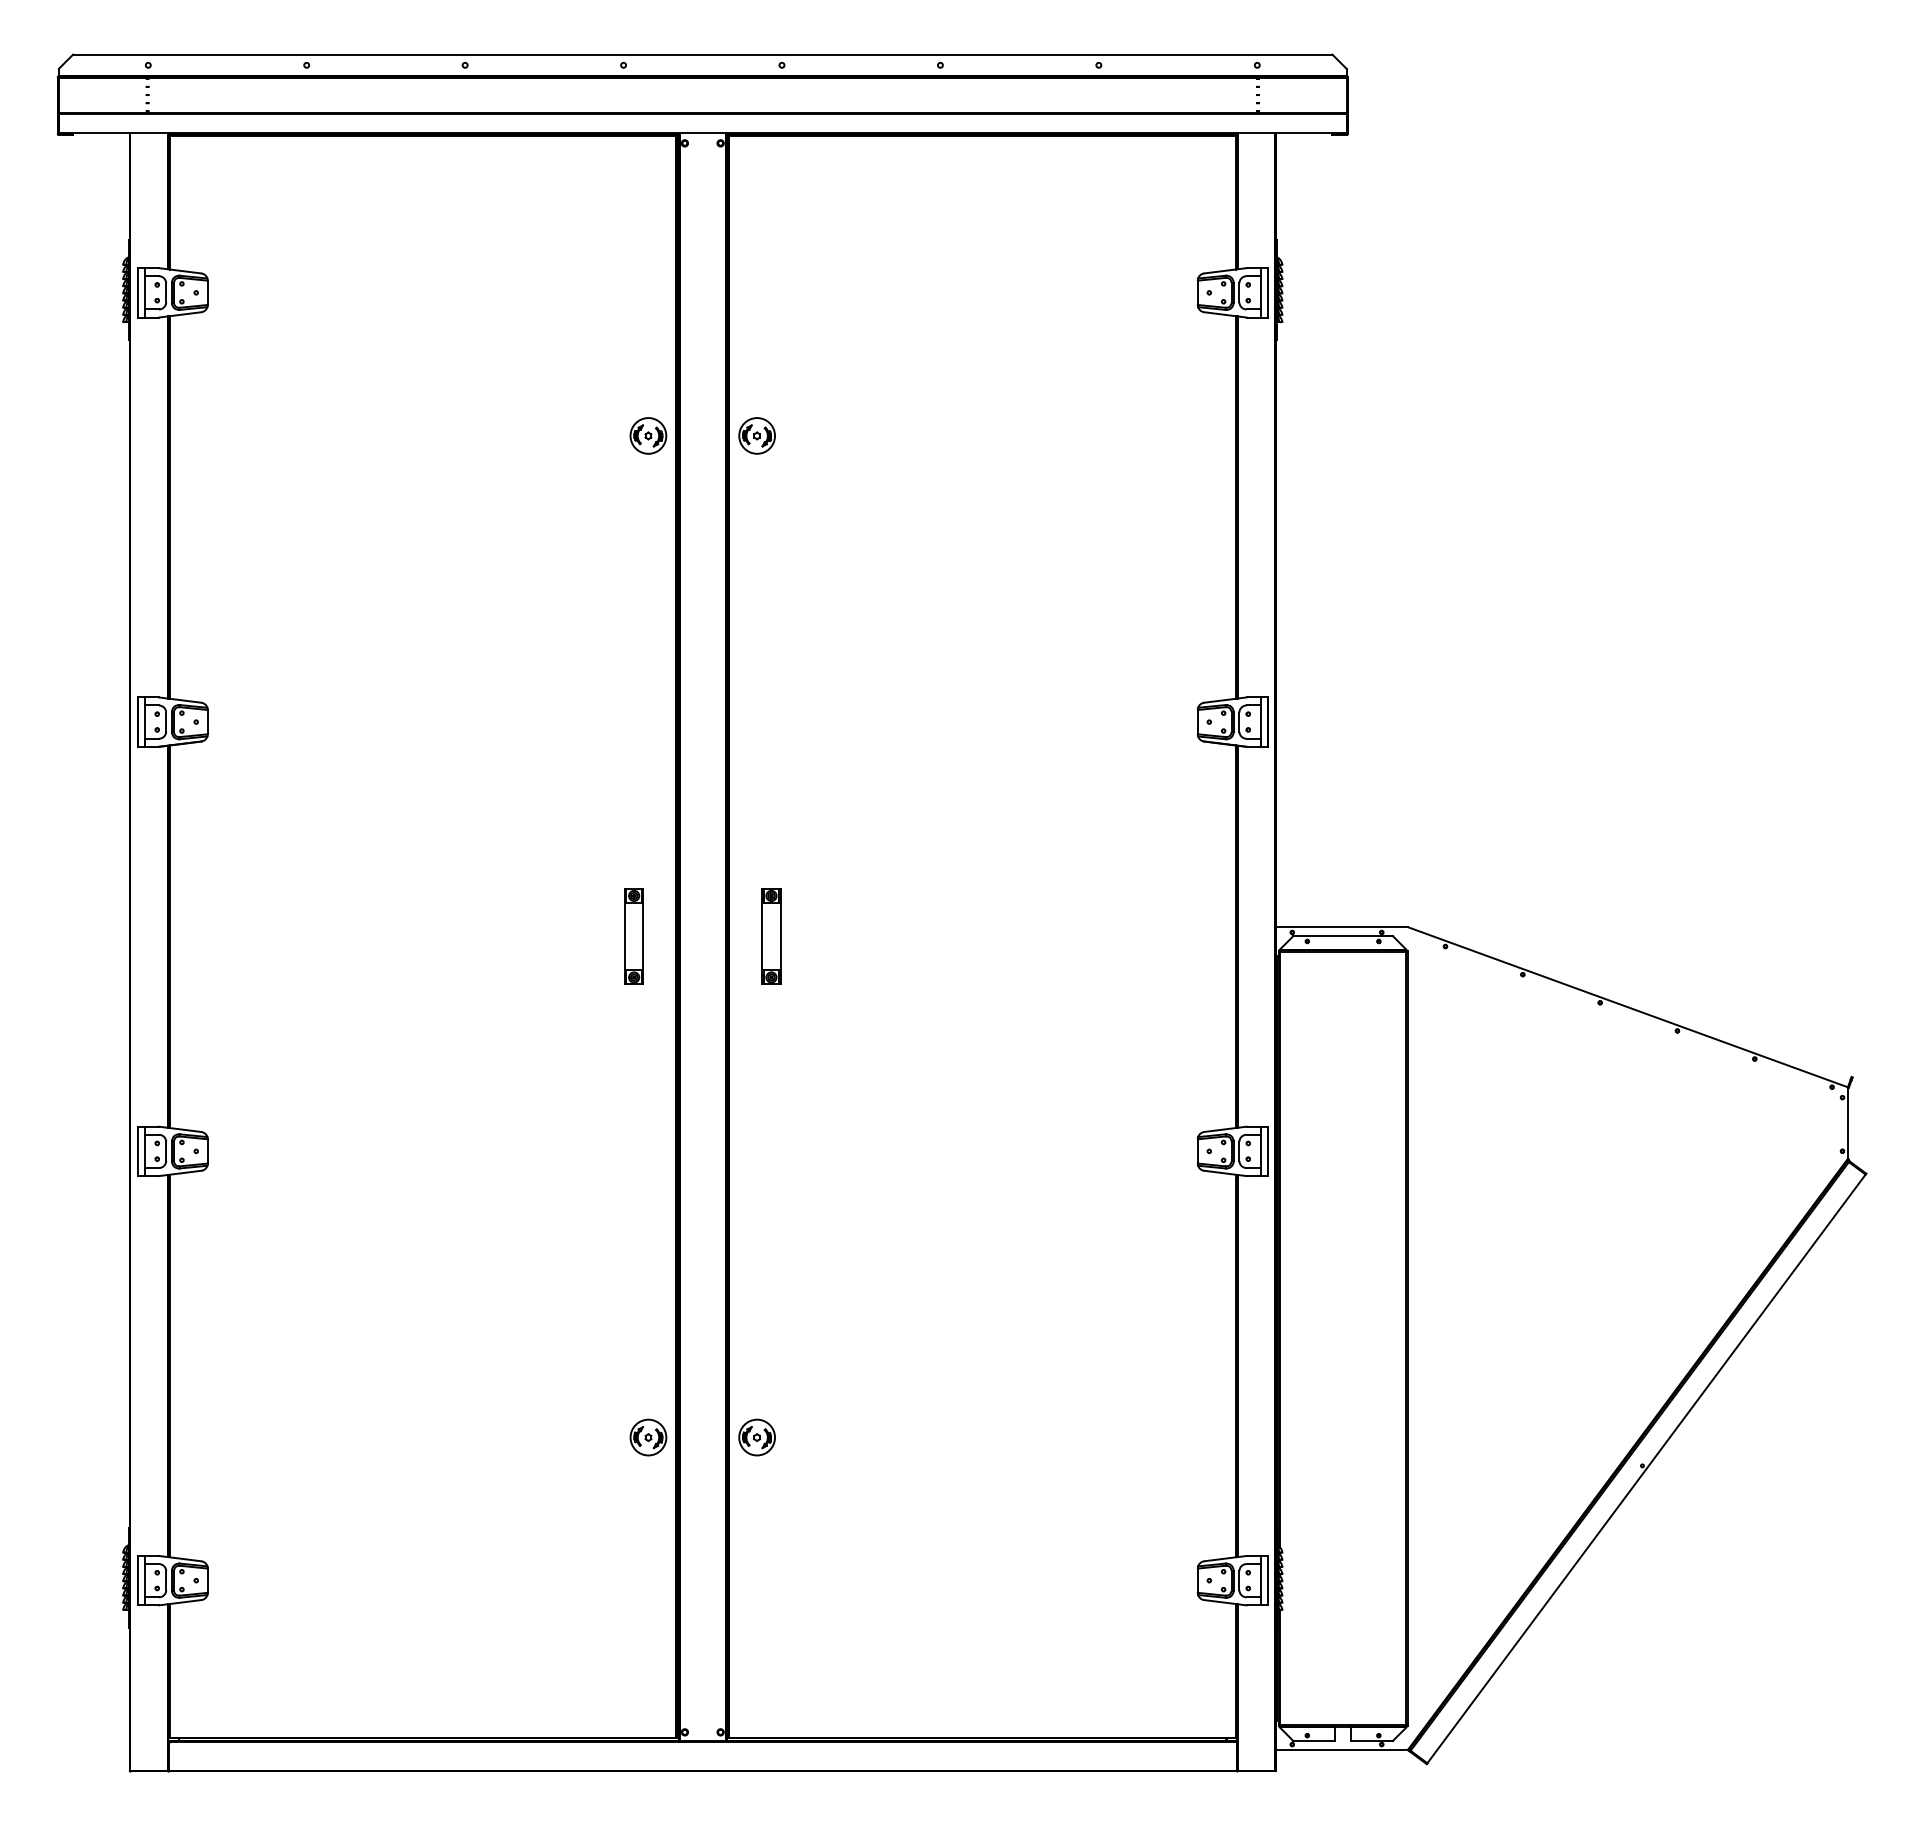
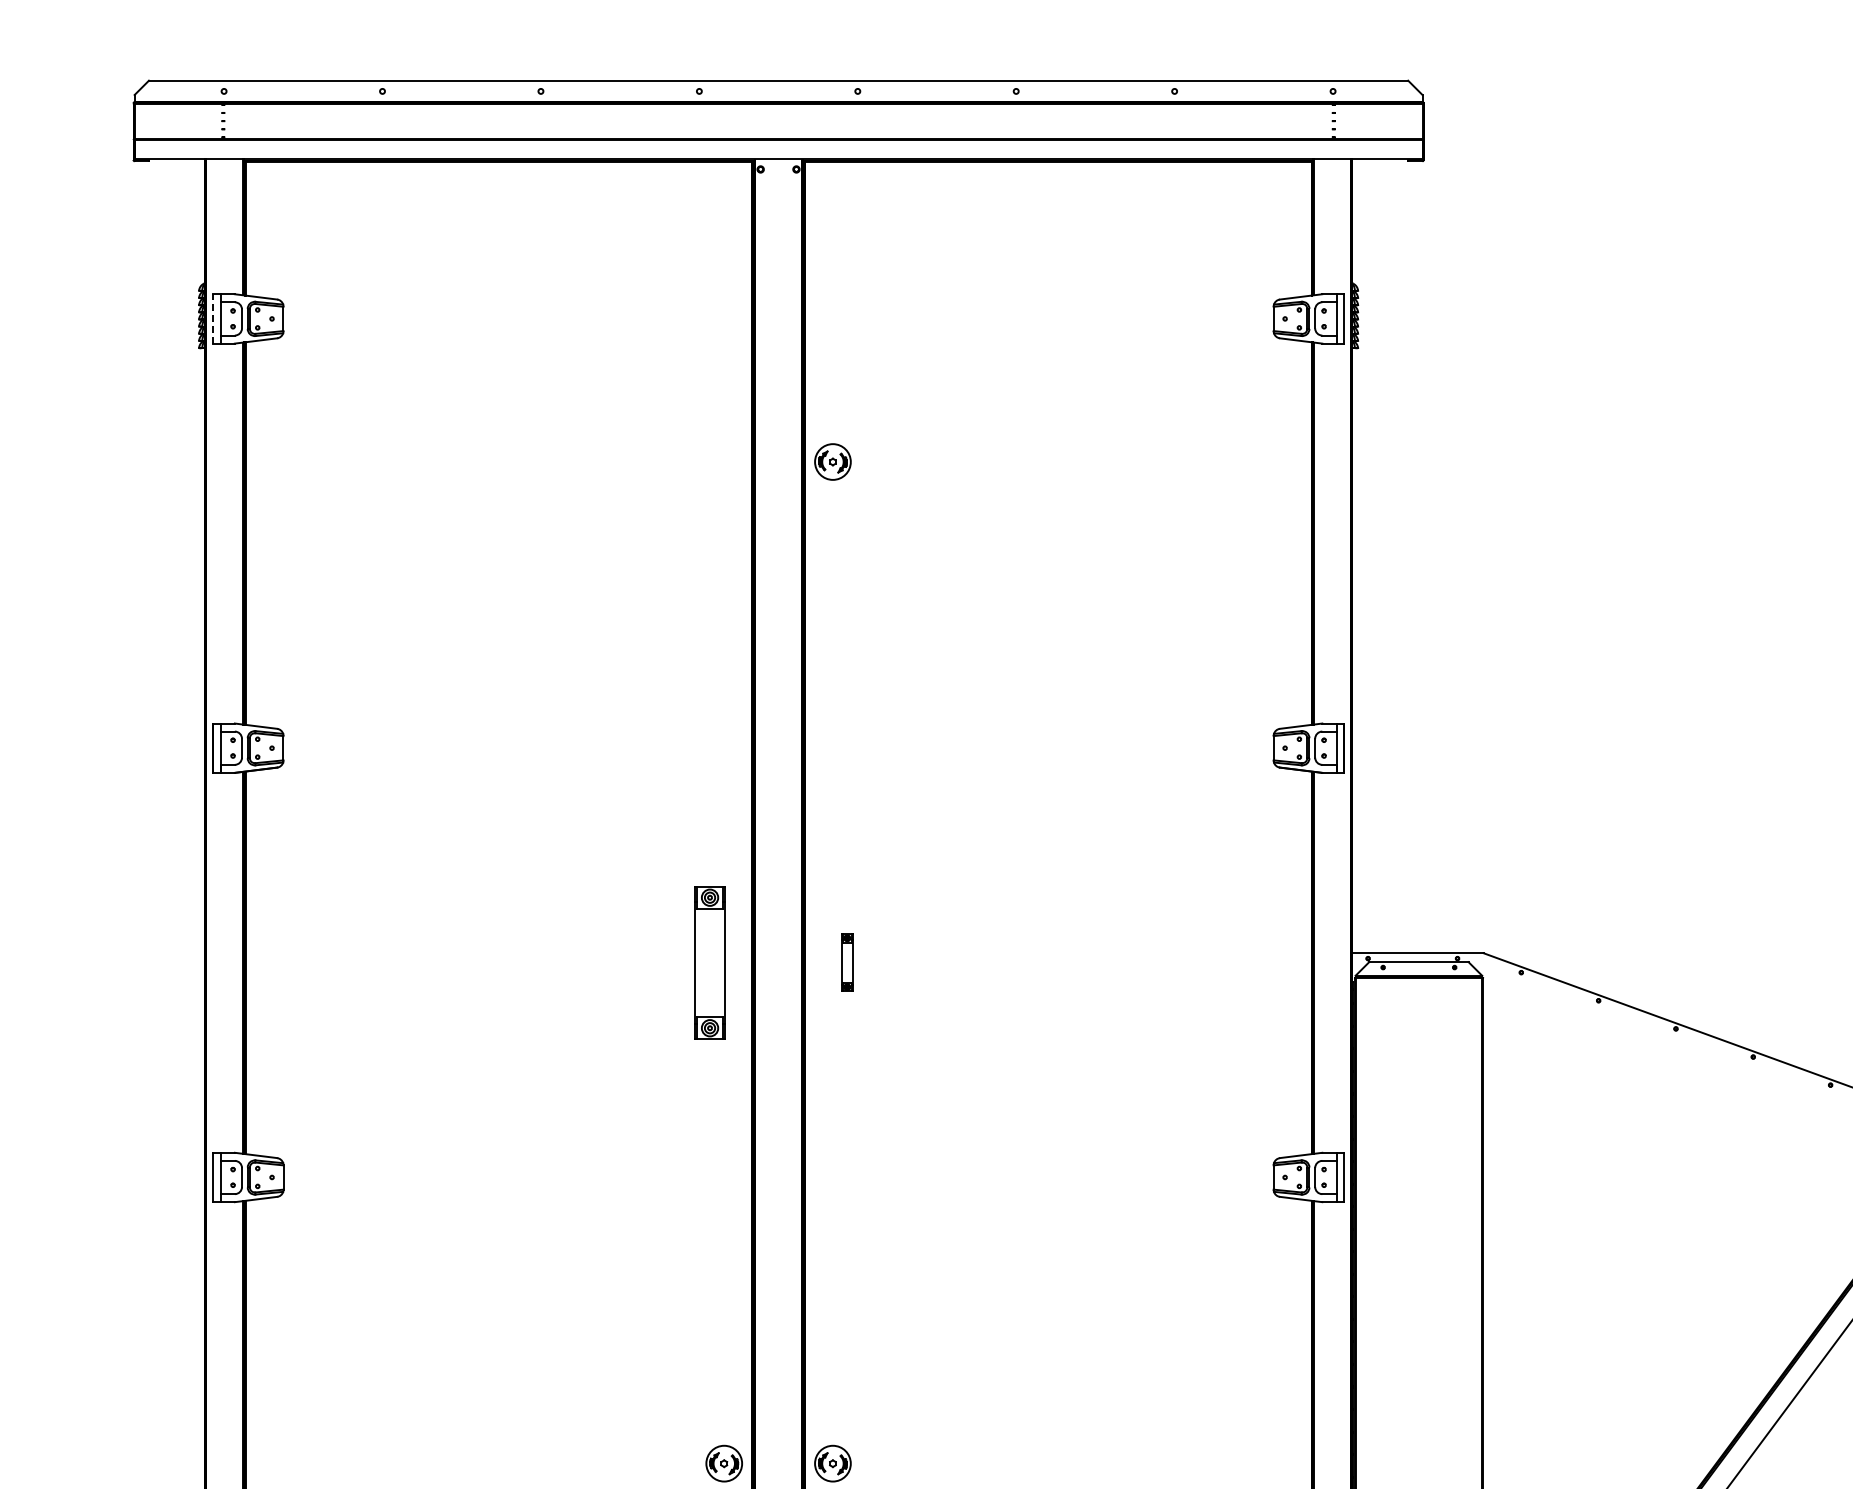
line: (137, 292) -> (213, 318), solid -> dashed
part: (648, 435) -> (724, 461), removed
part: (633, 936) -> (709, 962), size x1.6
part: (771, 936) -> (847, 962), size x0.6

